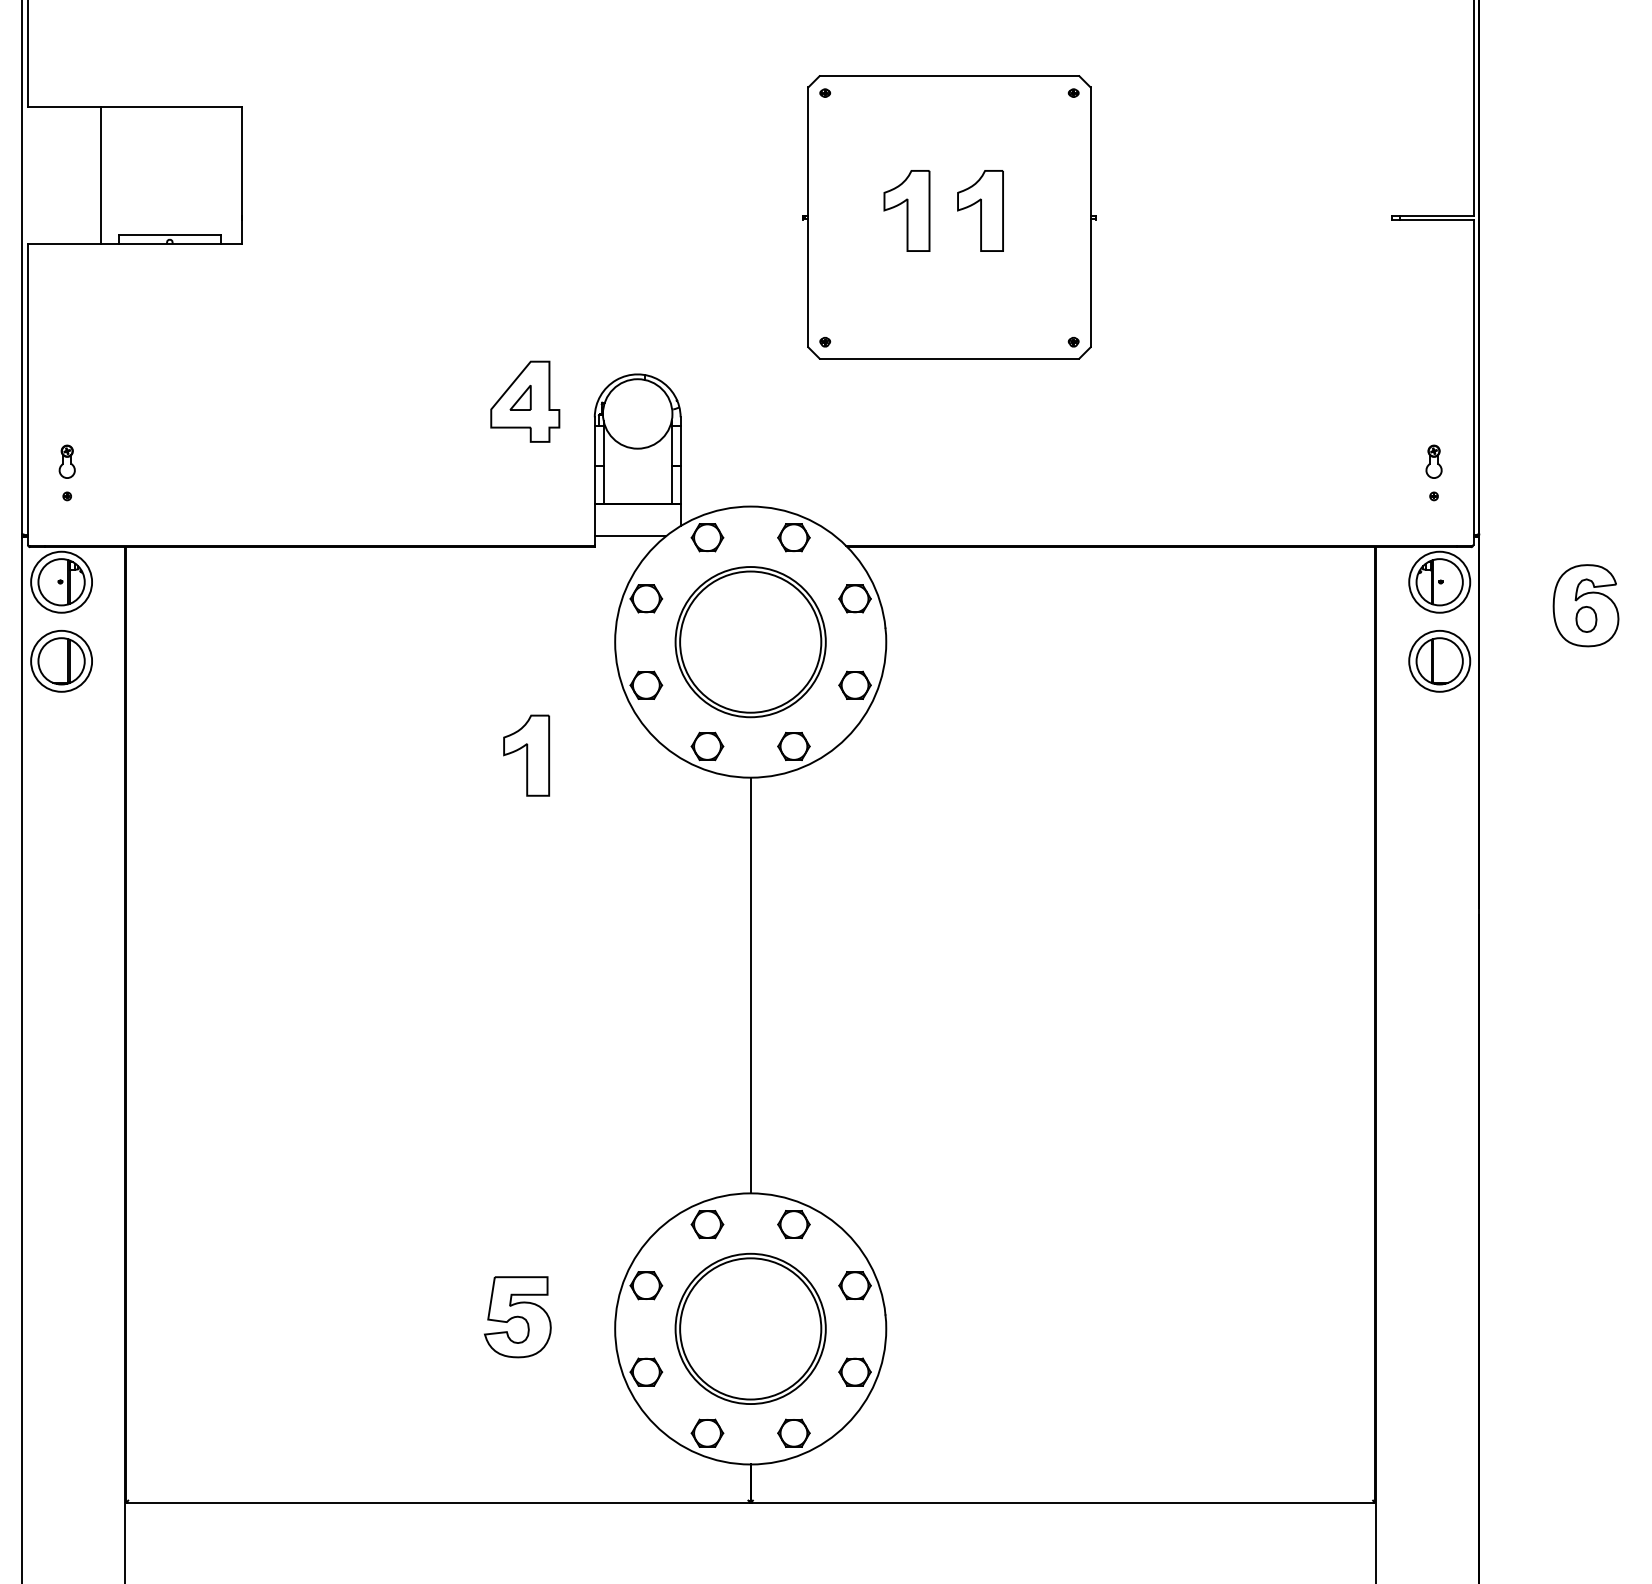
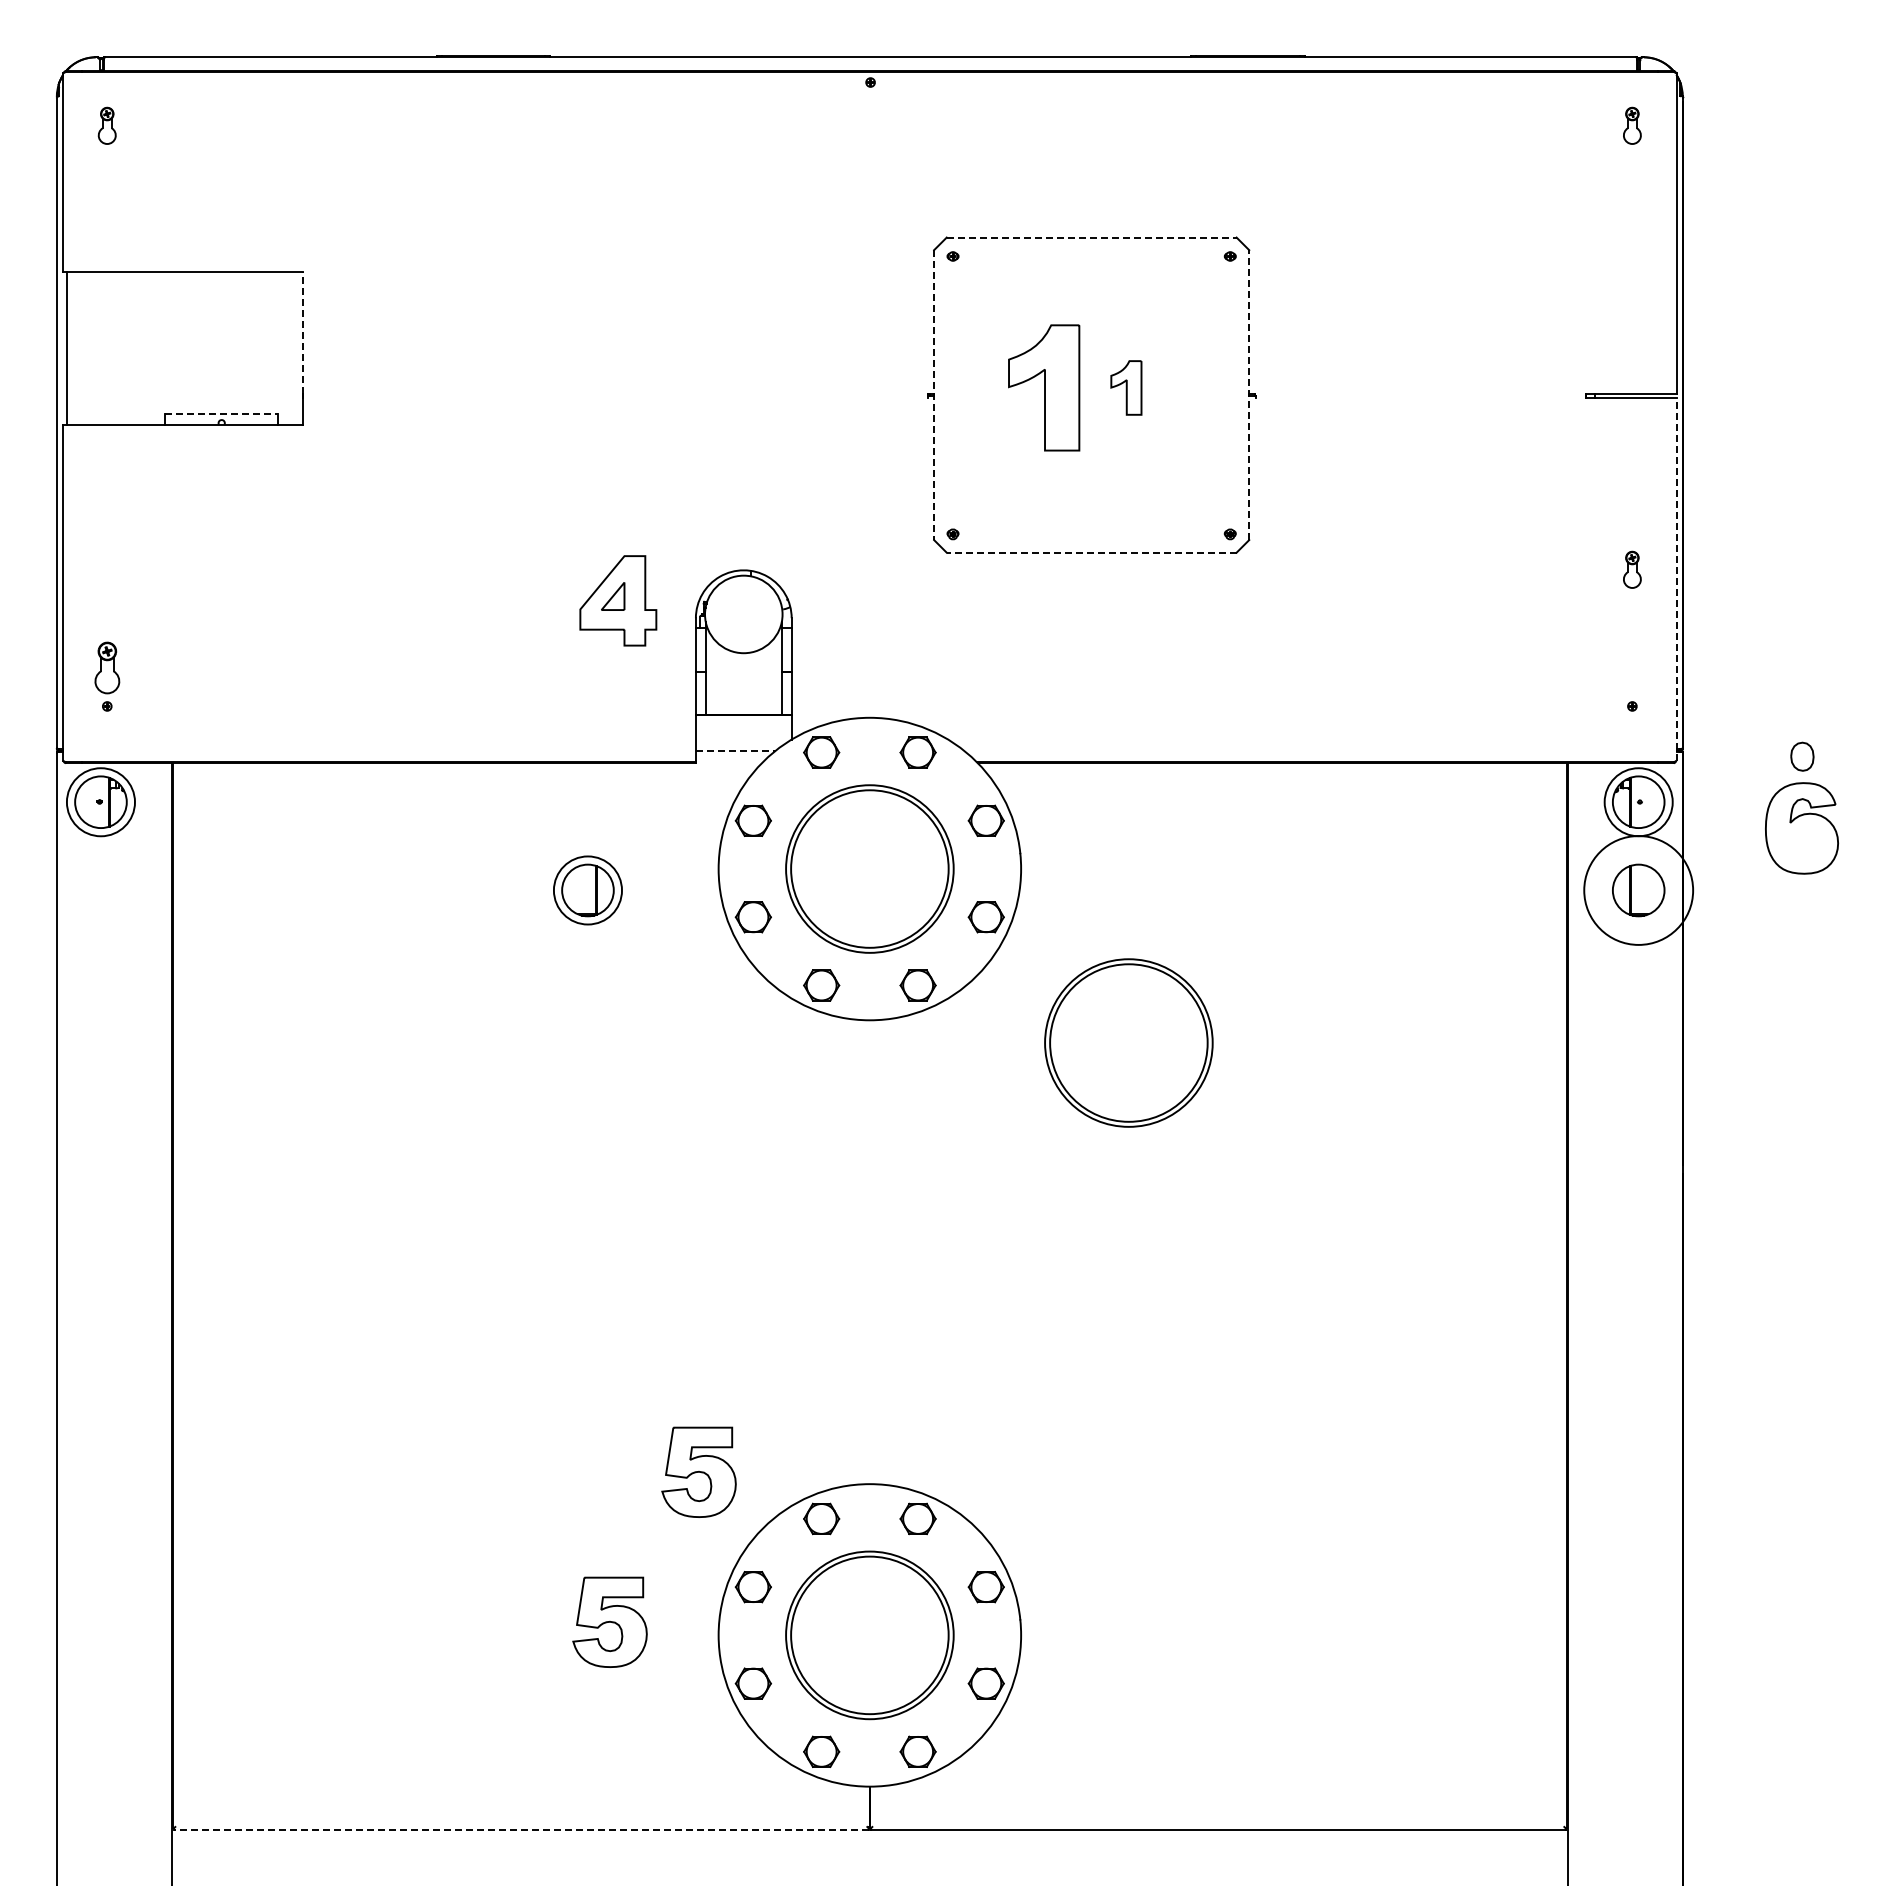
line: (949, 76) -> (1091, 237), solid -> dashed
line: (242, 162) -> (302, 333), solid -> dashed
line: (101, 175) -> (67, 348), moved
part: (907, 210) -> (1044, 387), size x1.4
part: (980, 210) -> (1126, 387), size x0.6
line: (808, 217) -> (934, 395), solid -> dashed
line: (1090, 217) -> (1249, 395), solid -> dashed
line: (169, 234) -> (221, 414), solid -> dashed
line: (949, 358) -> (1091, 552), solid -> dashed
line: (1473, 381) -> (1676, 578), solid -> dashed
part: (66, 461) -> (106, 667), size x1.4
part: (1434, 461) -> (1632, 569), moved
line: (630, 535) -> (735, 750), solid -> dashed
part: (1586, 619) -> (1802, 756), moved
part: (61, 661) -> (587, 890), moved
circle: (1439, 661) -> (1638, 890), size x1.6
part: (526, 755) -> (619, 995), removed
part: (982, 797) -> (1128, 1042), added
line: (750, 985) -> (869, 1252), removed
part: (597, 1182) -> (698, 1471), added
line: (437, 1502) -> (520, 1829), solid -> dashed

